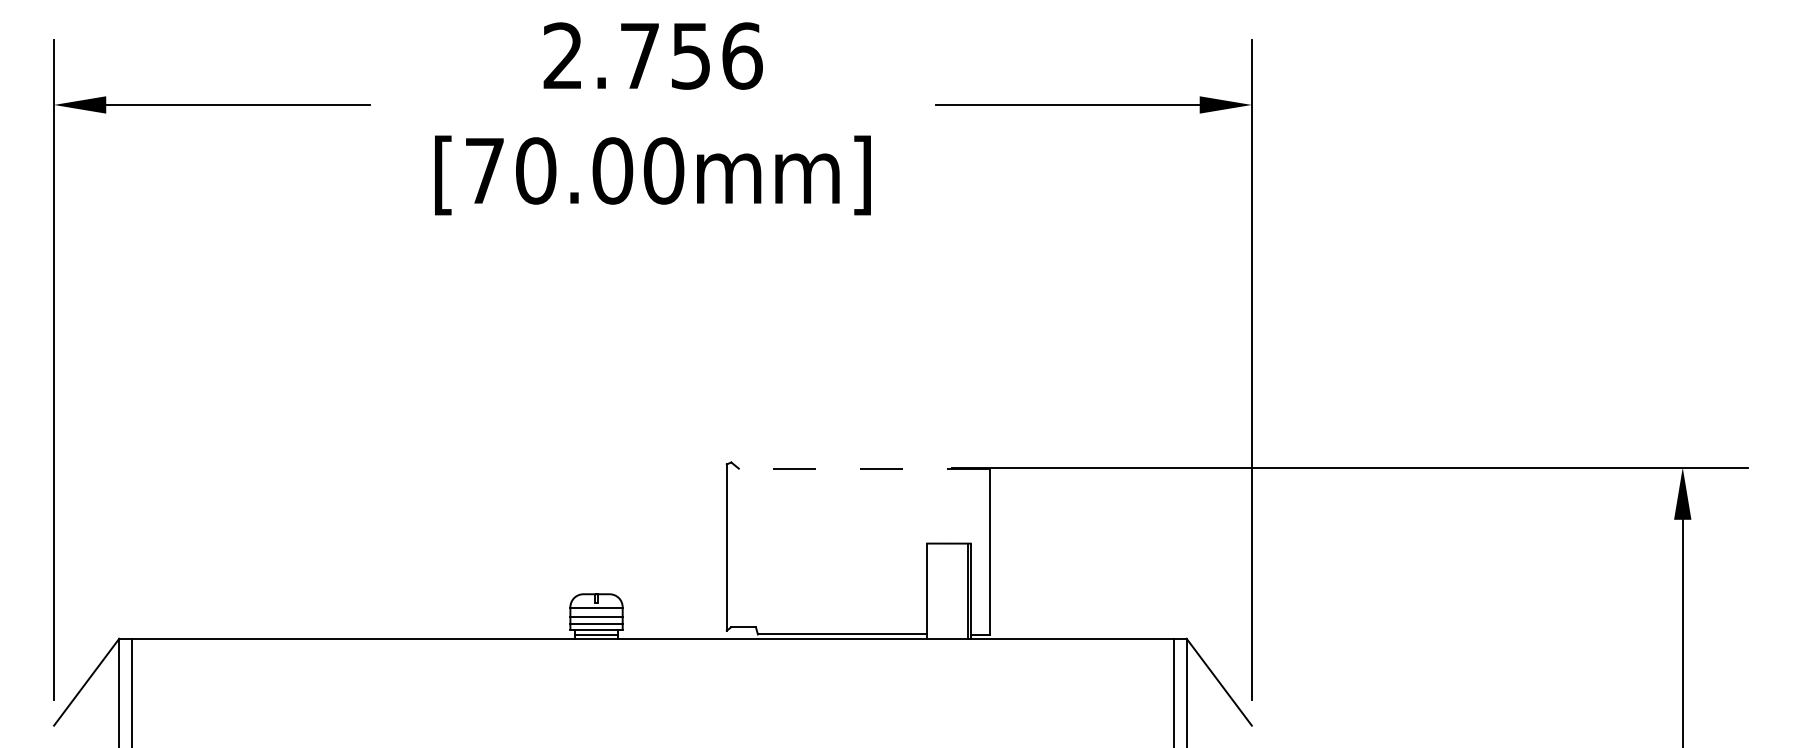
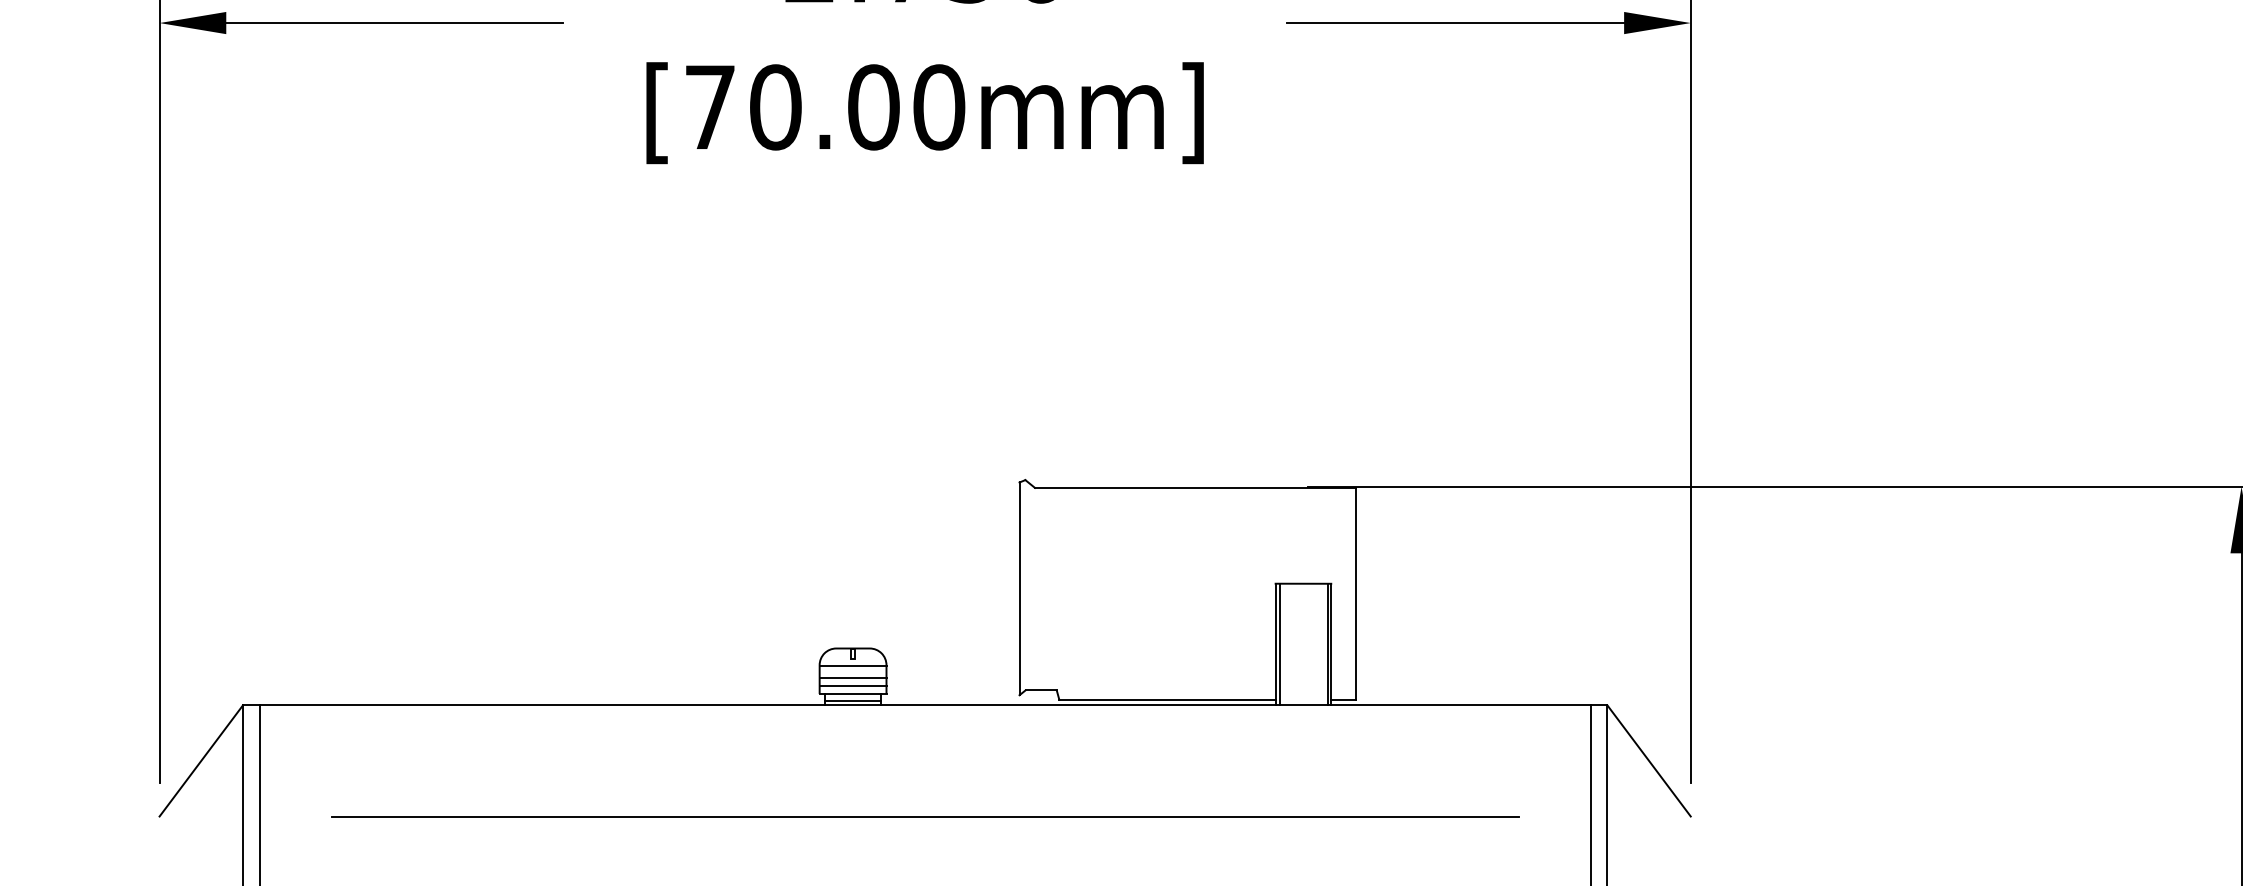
line: (864, 468) -> (1195, 487), dashed -> solid
line: (930, 590) -> (1279, 643), added
line: (652, 725) -> (924, 816), added

